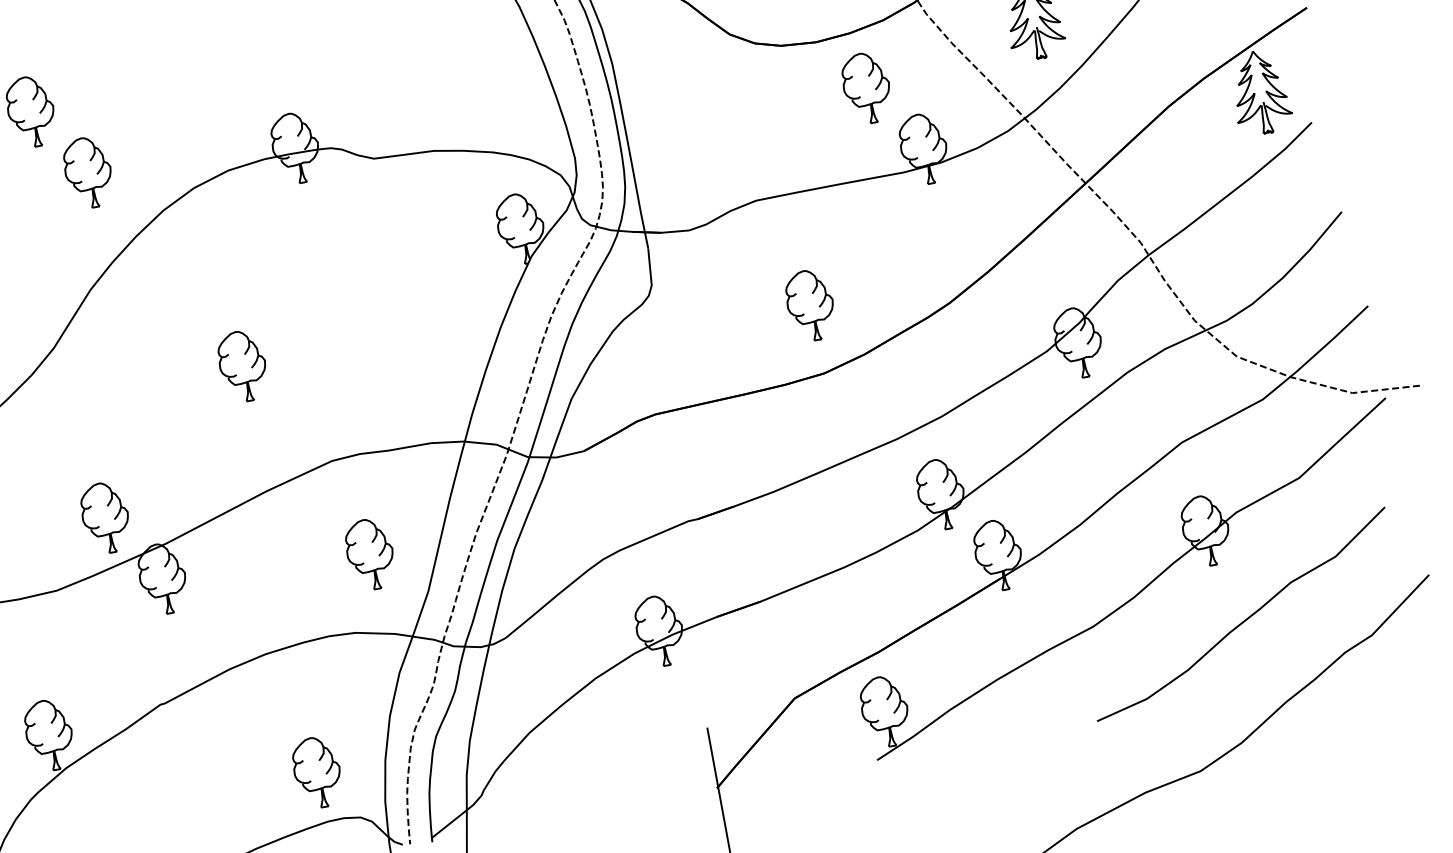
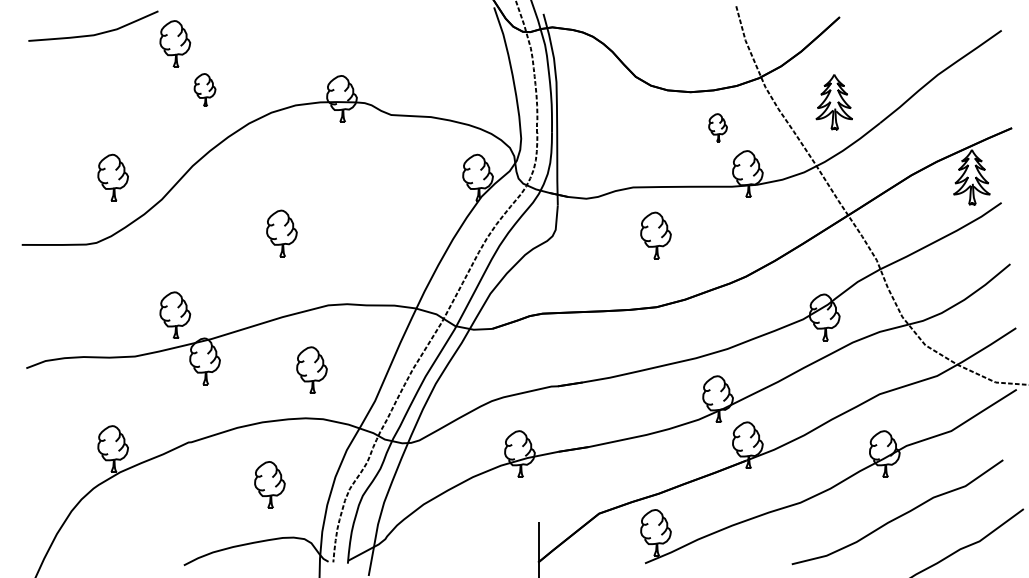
part: (865, 87) -> (717, 127), size x0.6
part: (87, 171) -> (204, 89), size x0.7
part: (809, 305) -> (655, 235), moved
part: (369, 553) -> (311, 369), moved
part: (316, 771) -> (269, 484), moved

